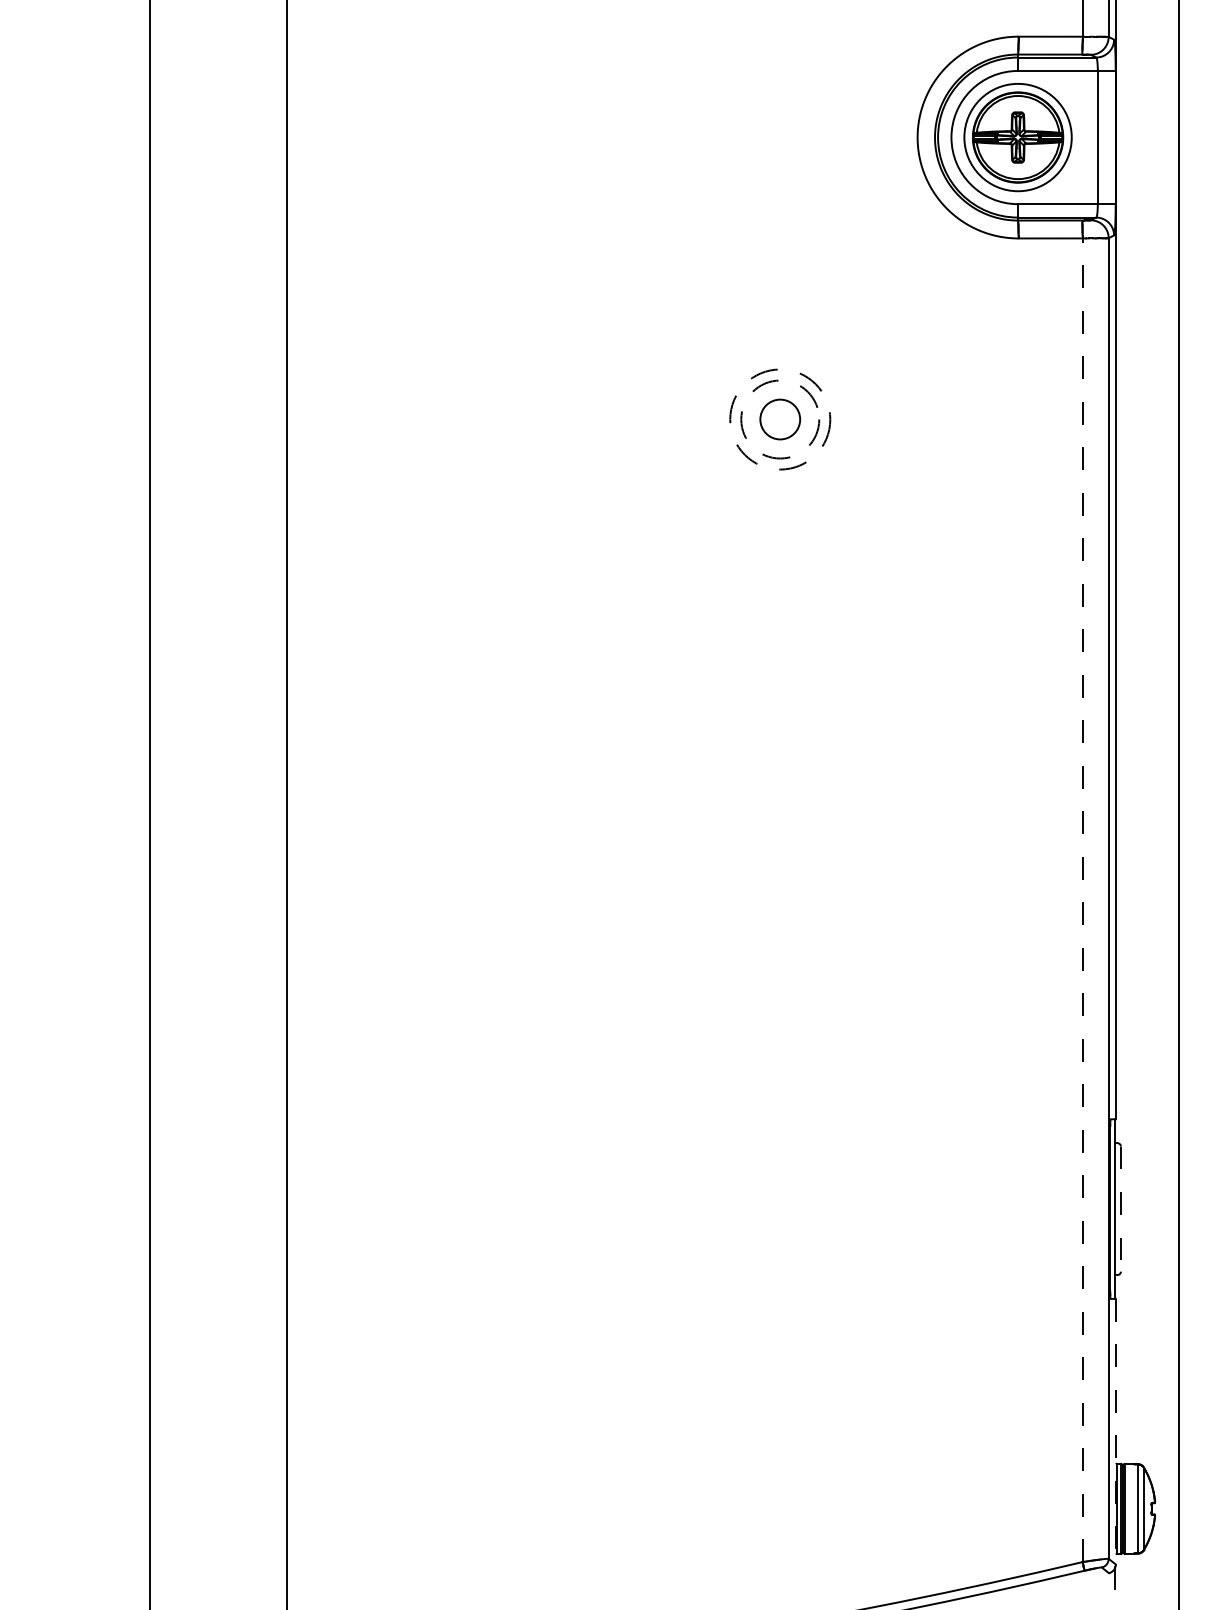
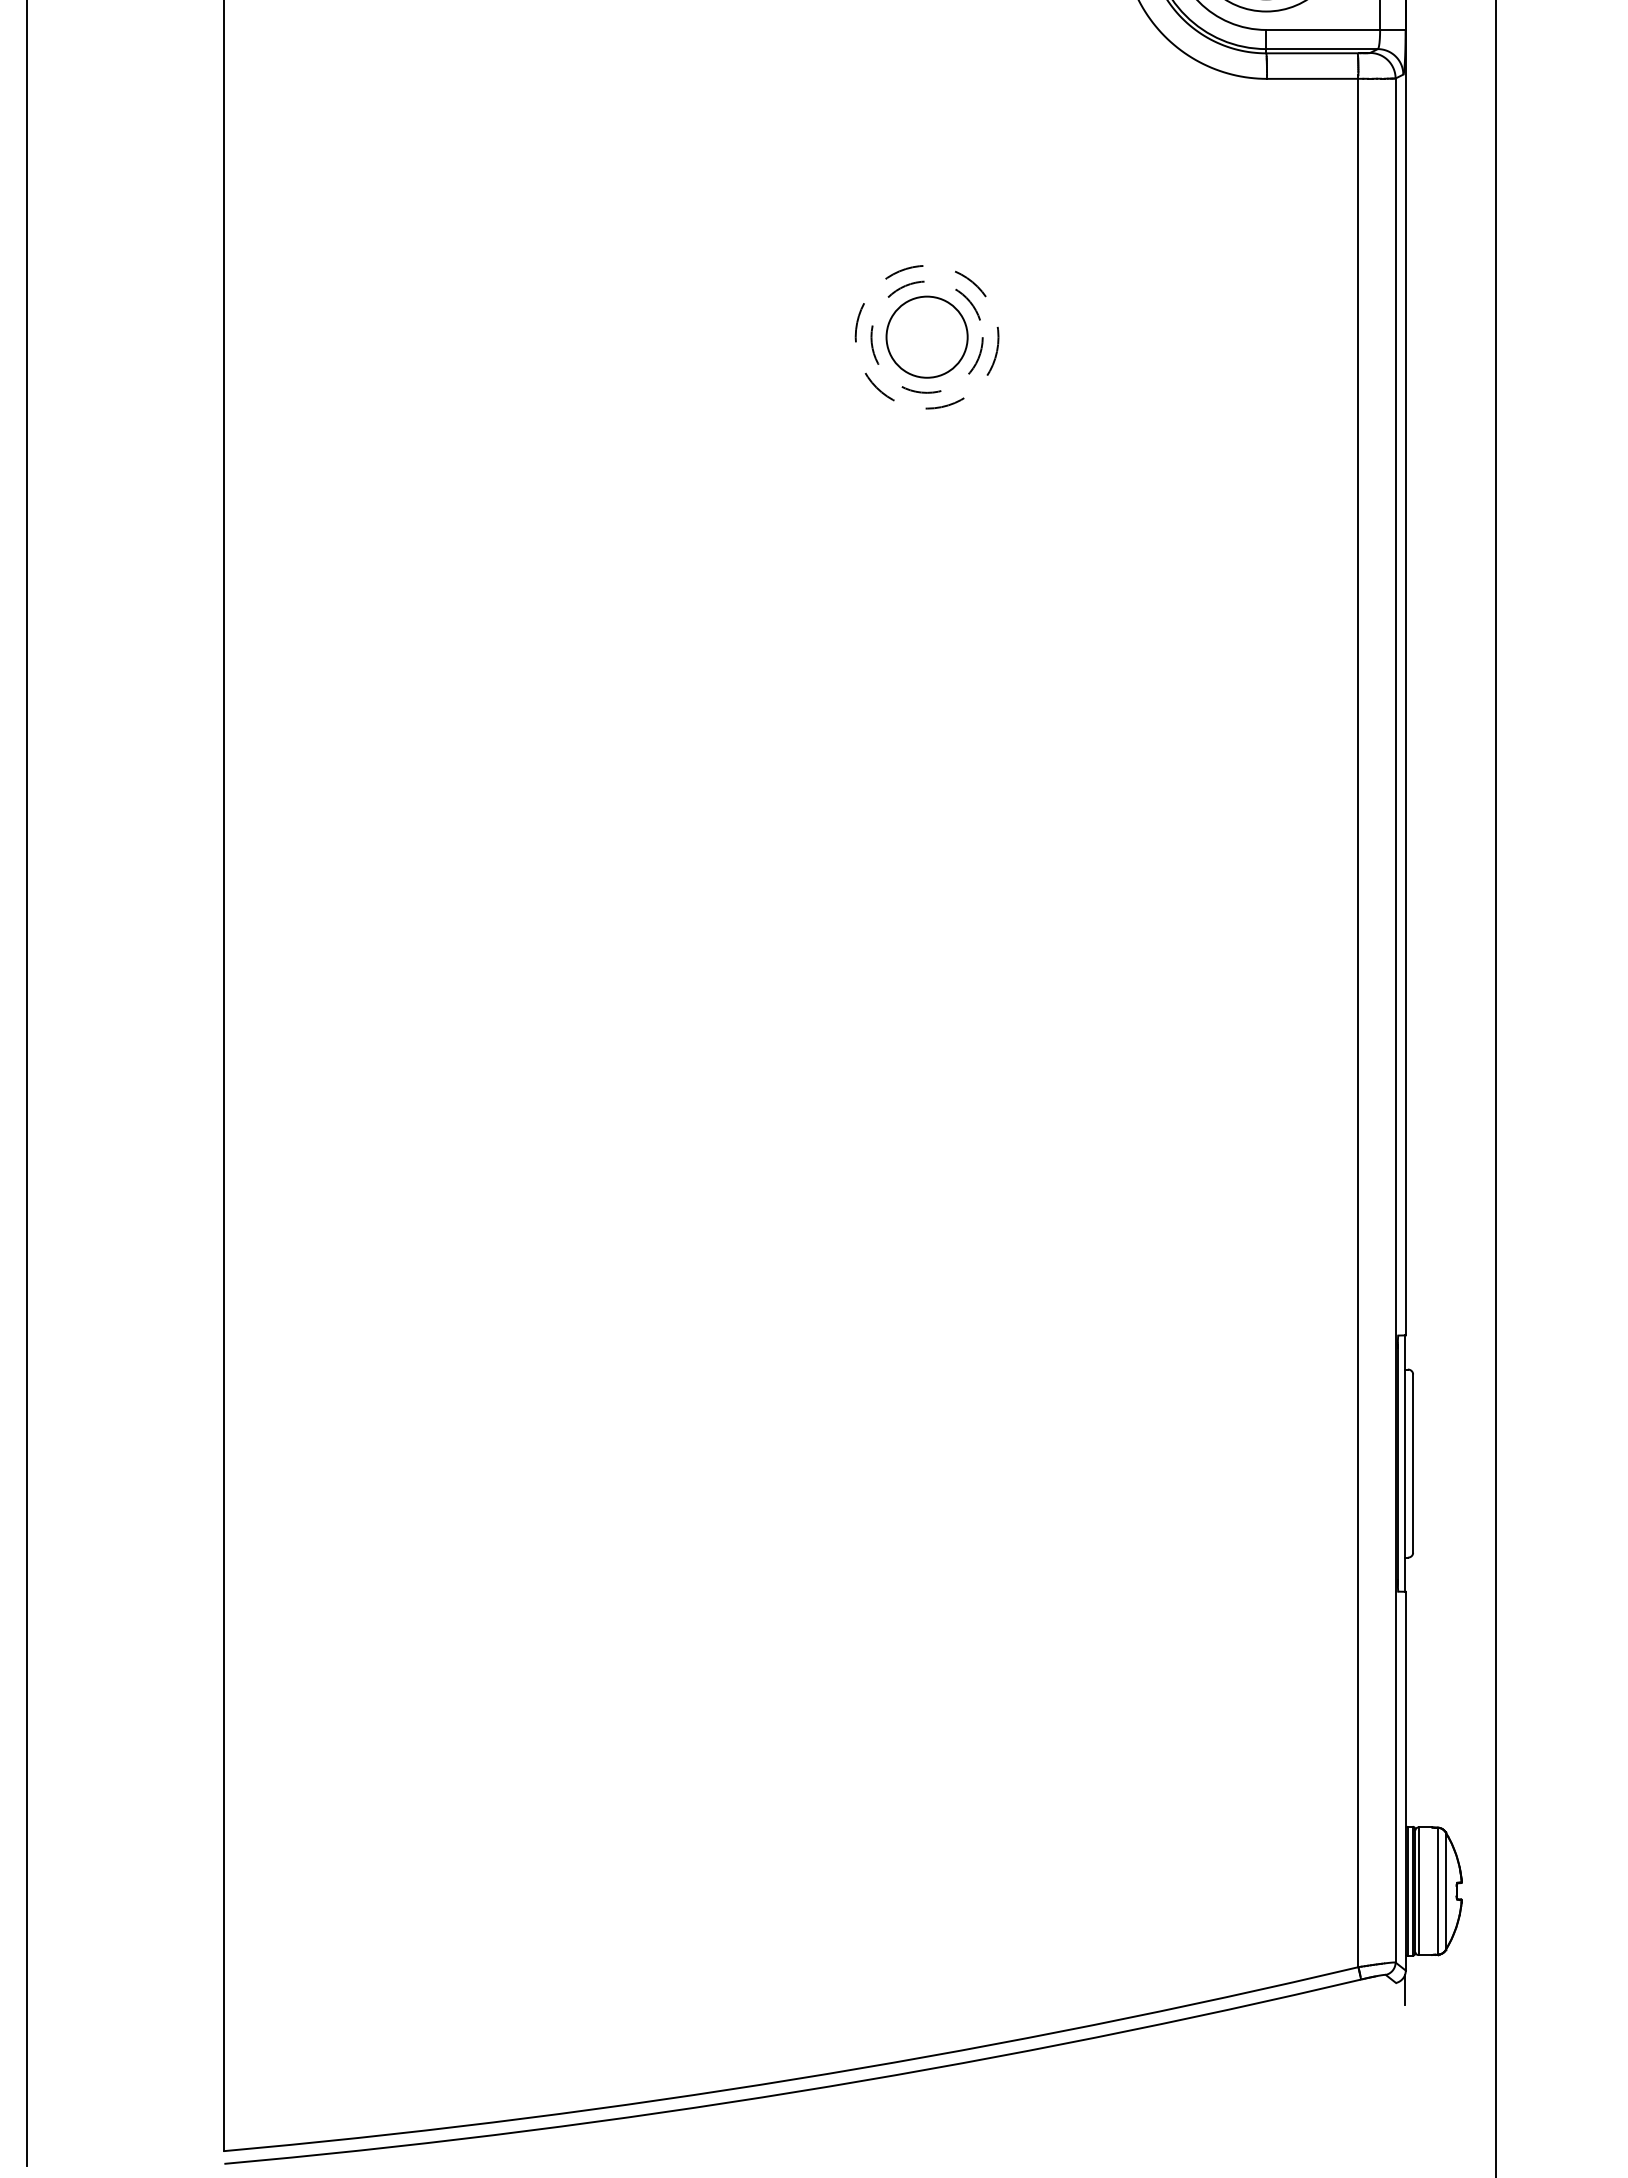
circle: (779, 419) -> (926, 337), size x1.43
line: (1082, 900) -> (1358, 1023), dashed -> solid
line: (1120, 1209) -> (1412, 1464), dashed -> solid
line: (1115, 1431) -> (1405, 1780), dashed -> solid

